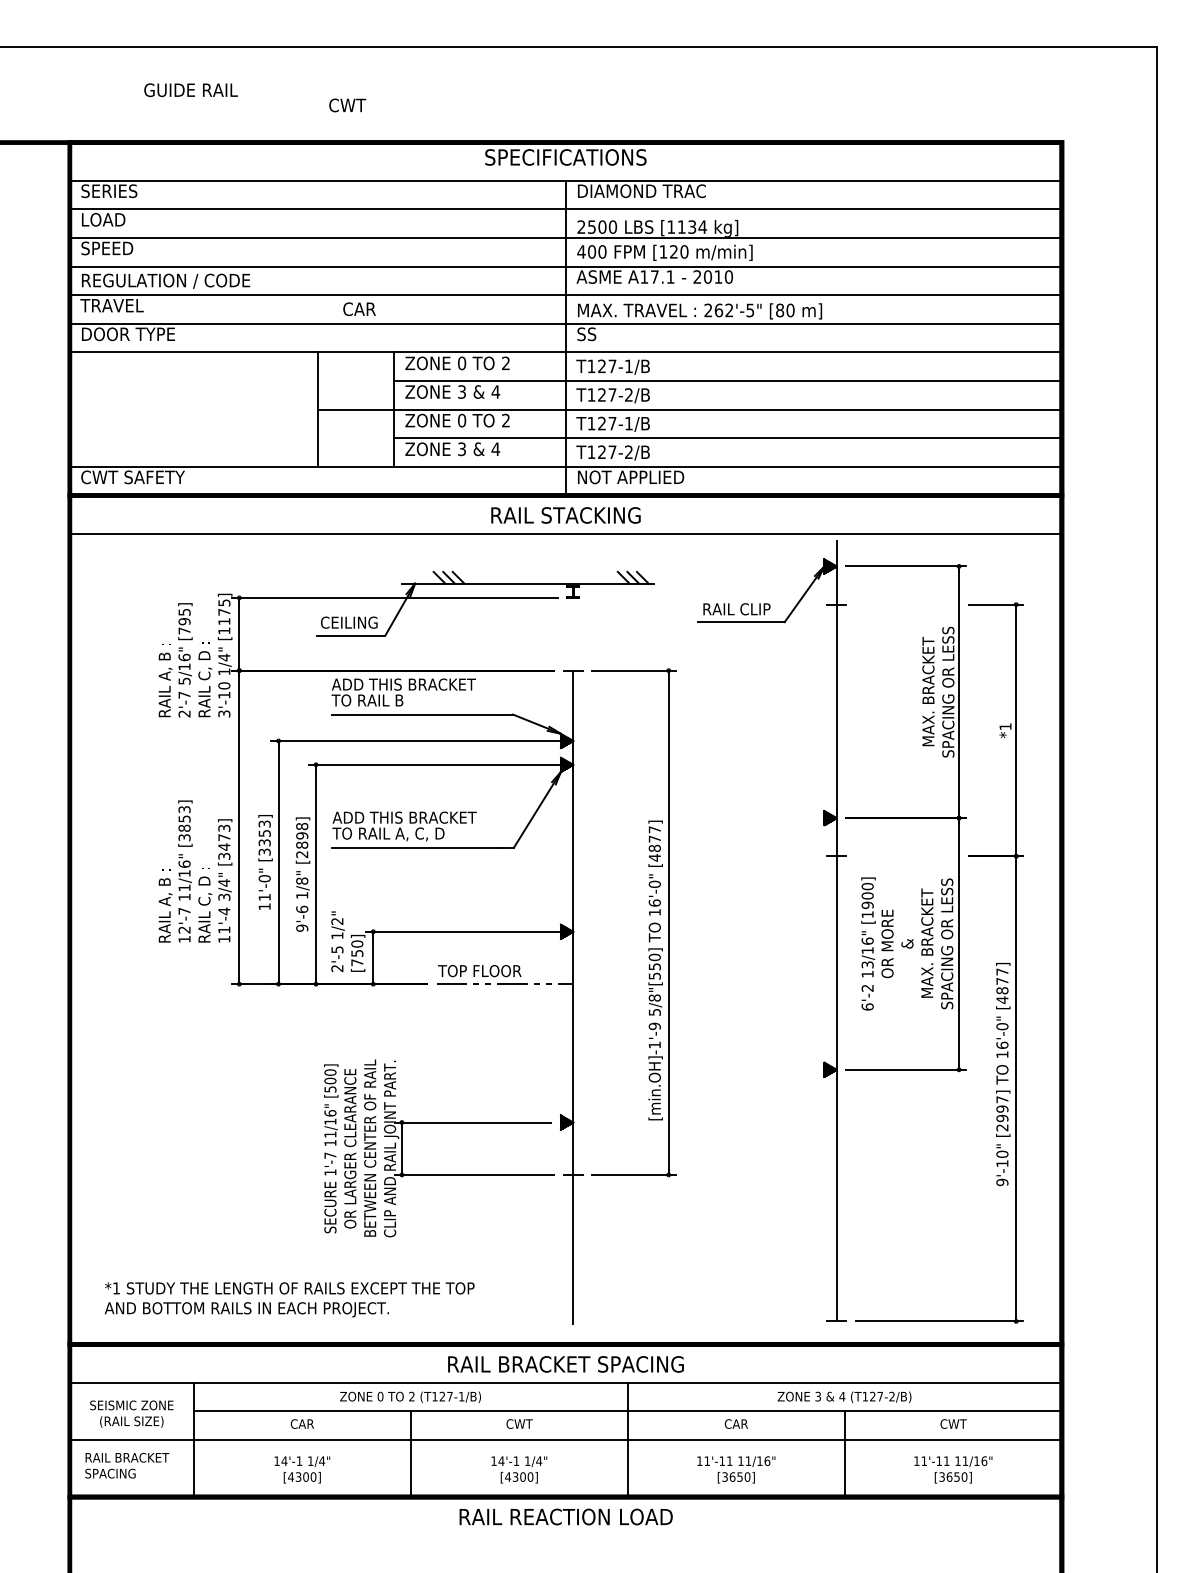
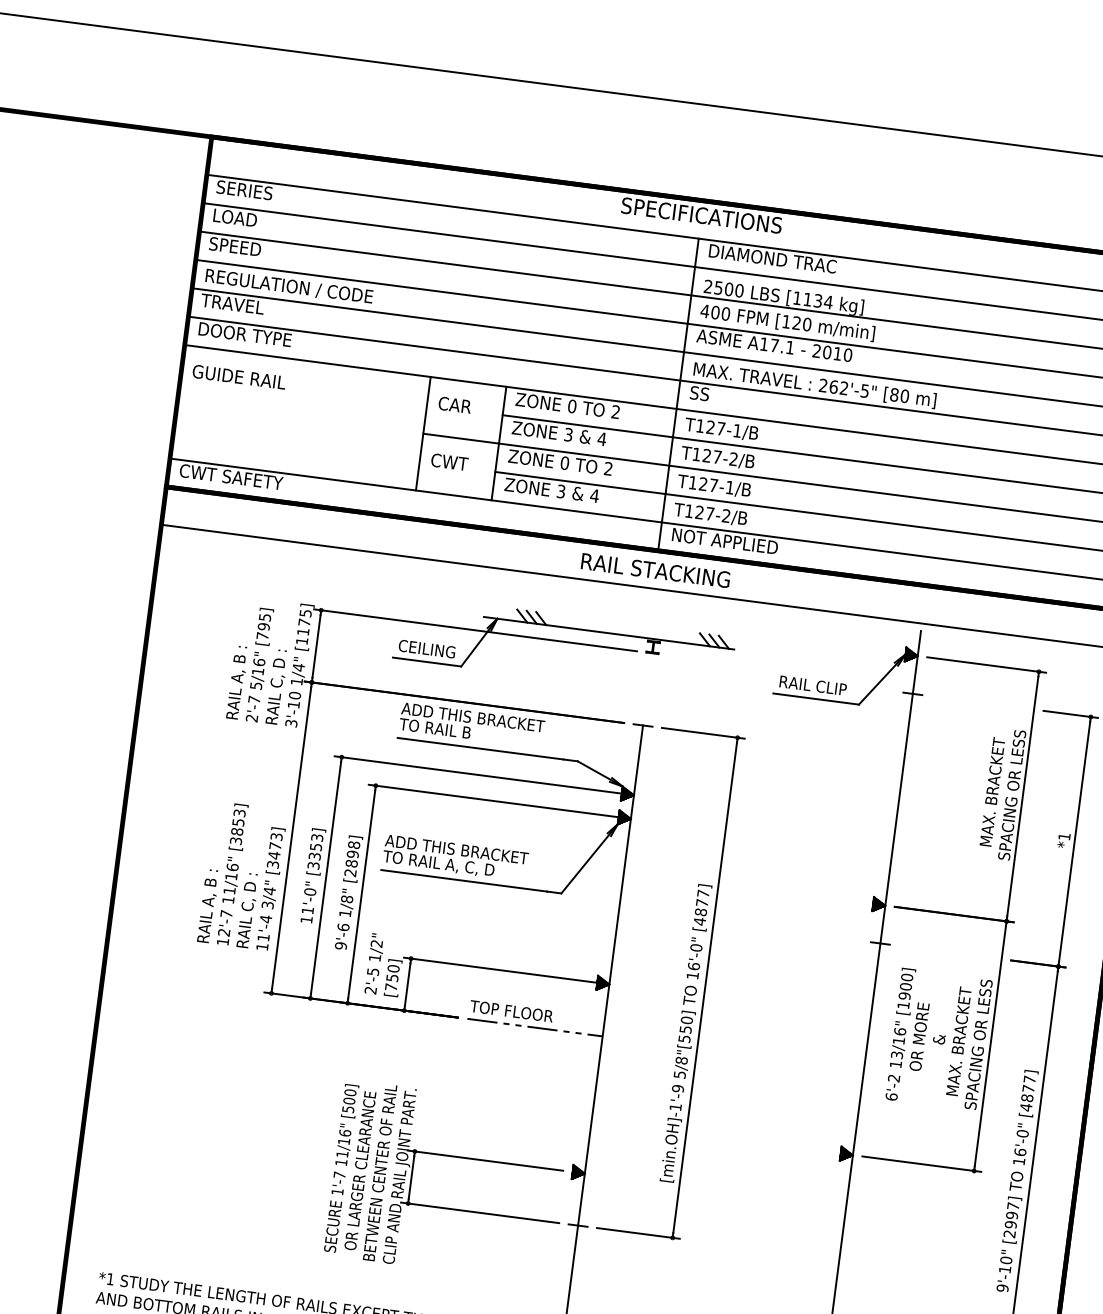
text: (190, 90) -> (238, 377), moved
text: (347, 105) -> (449, 462), moved
text: (359, 309) -> (454, 405), moved

